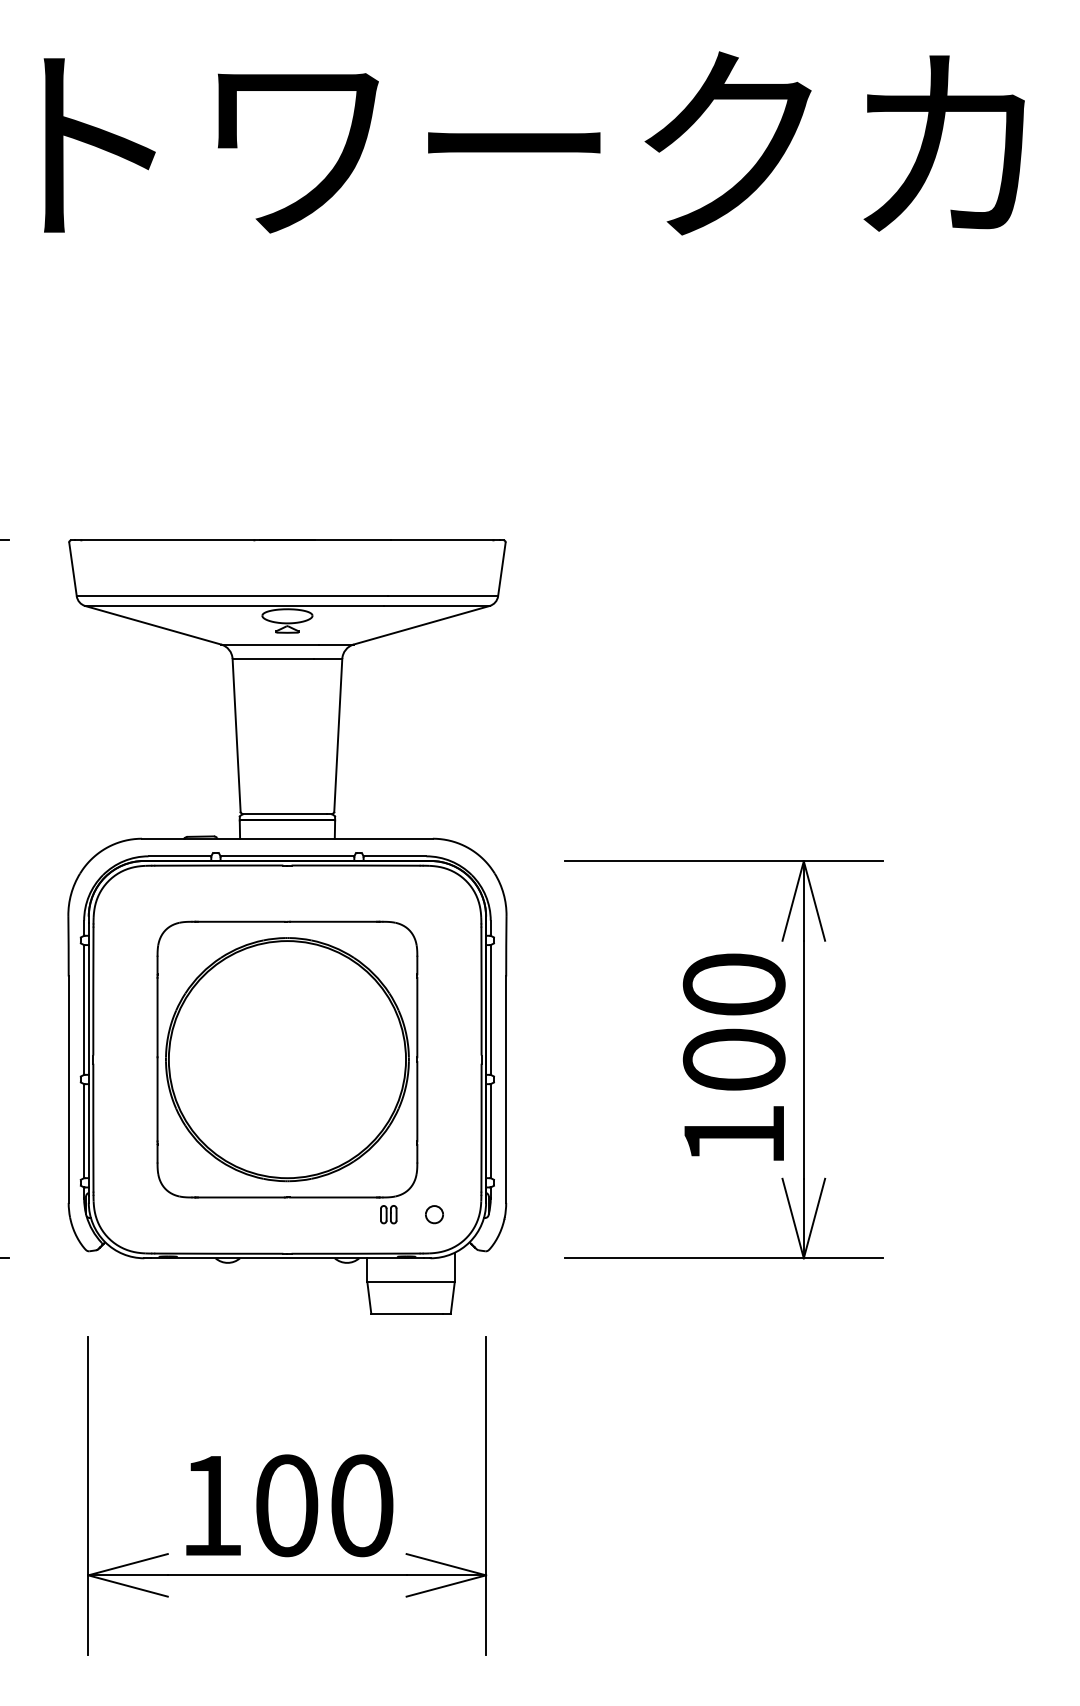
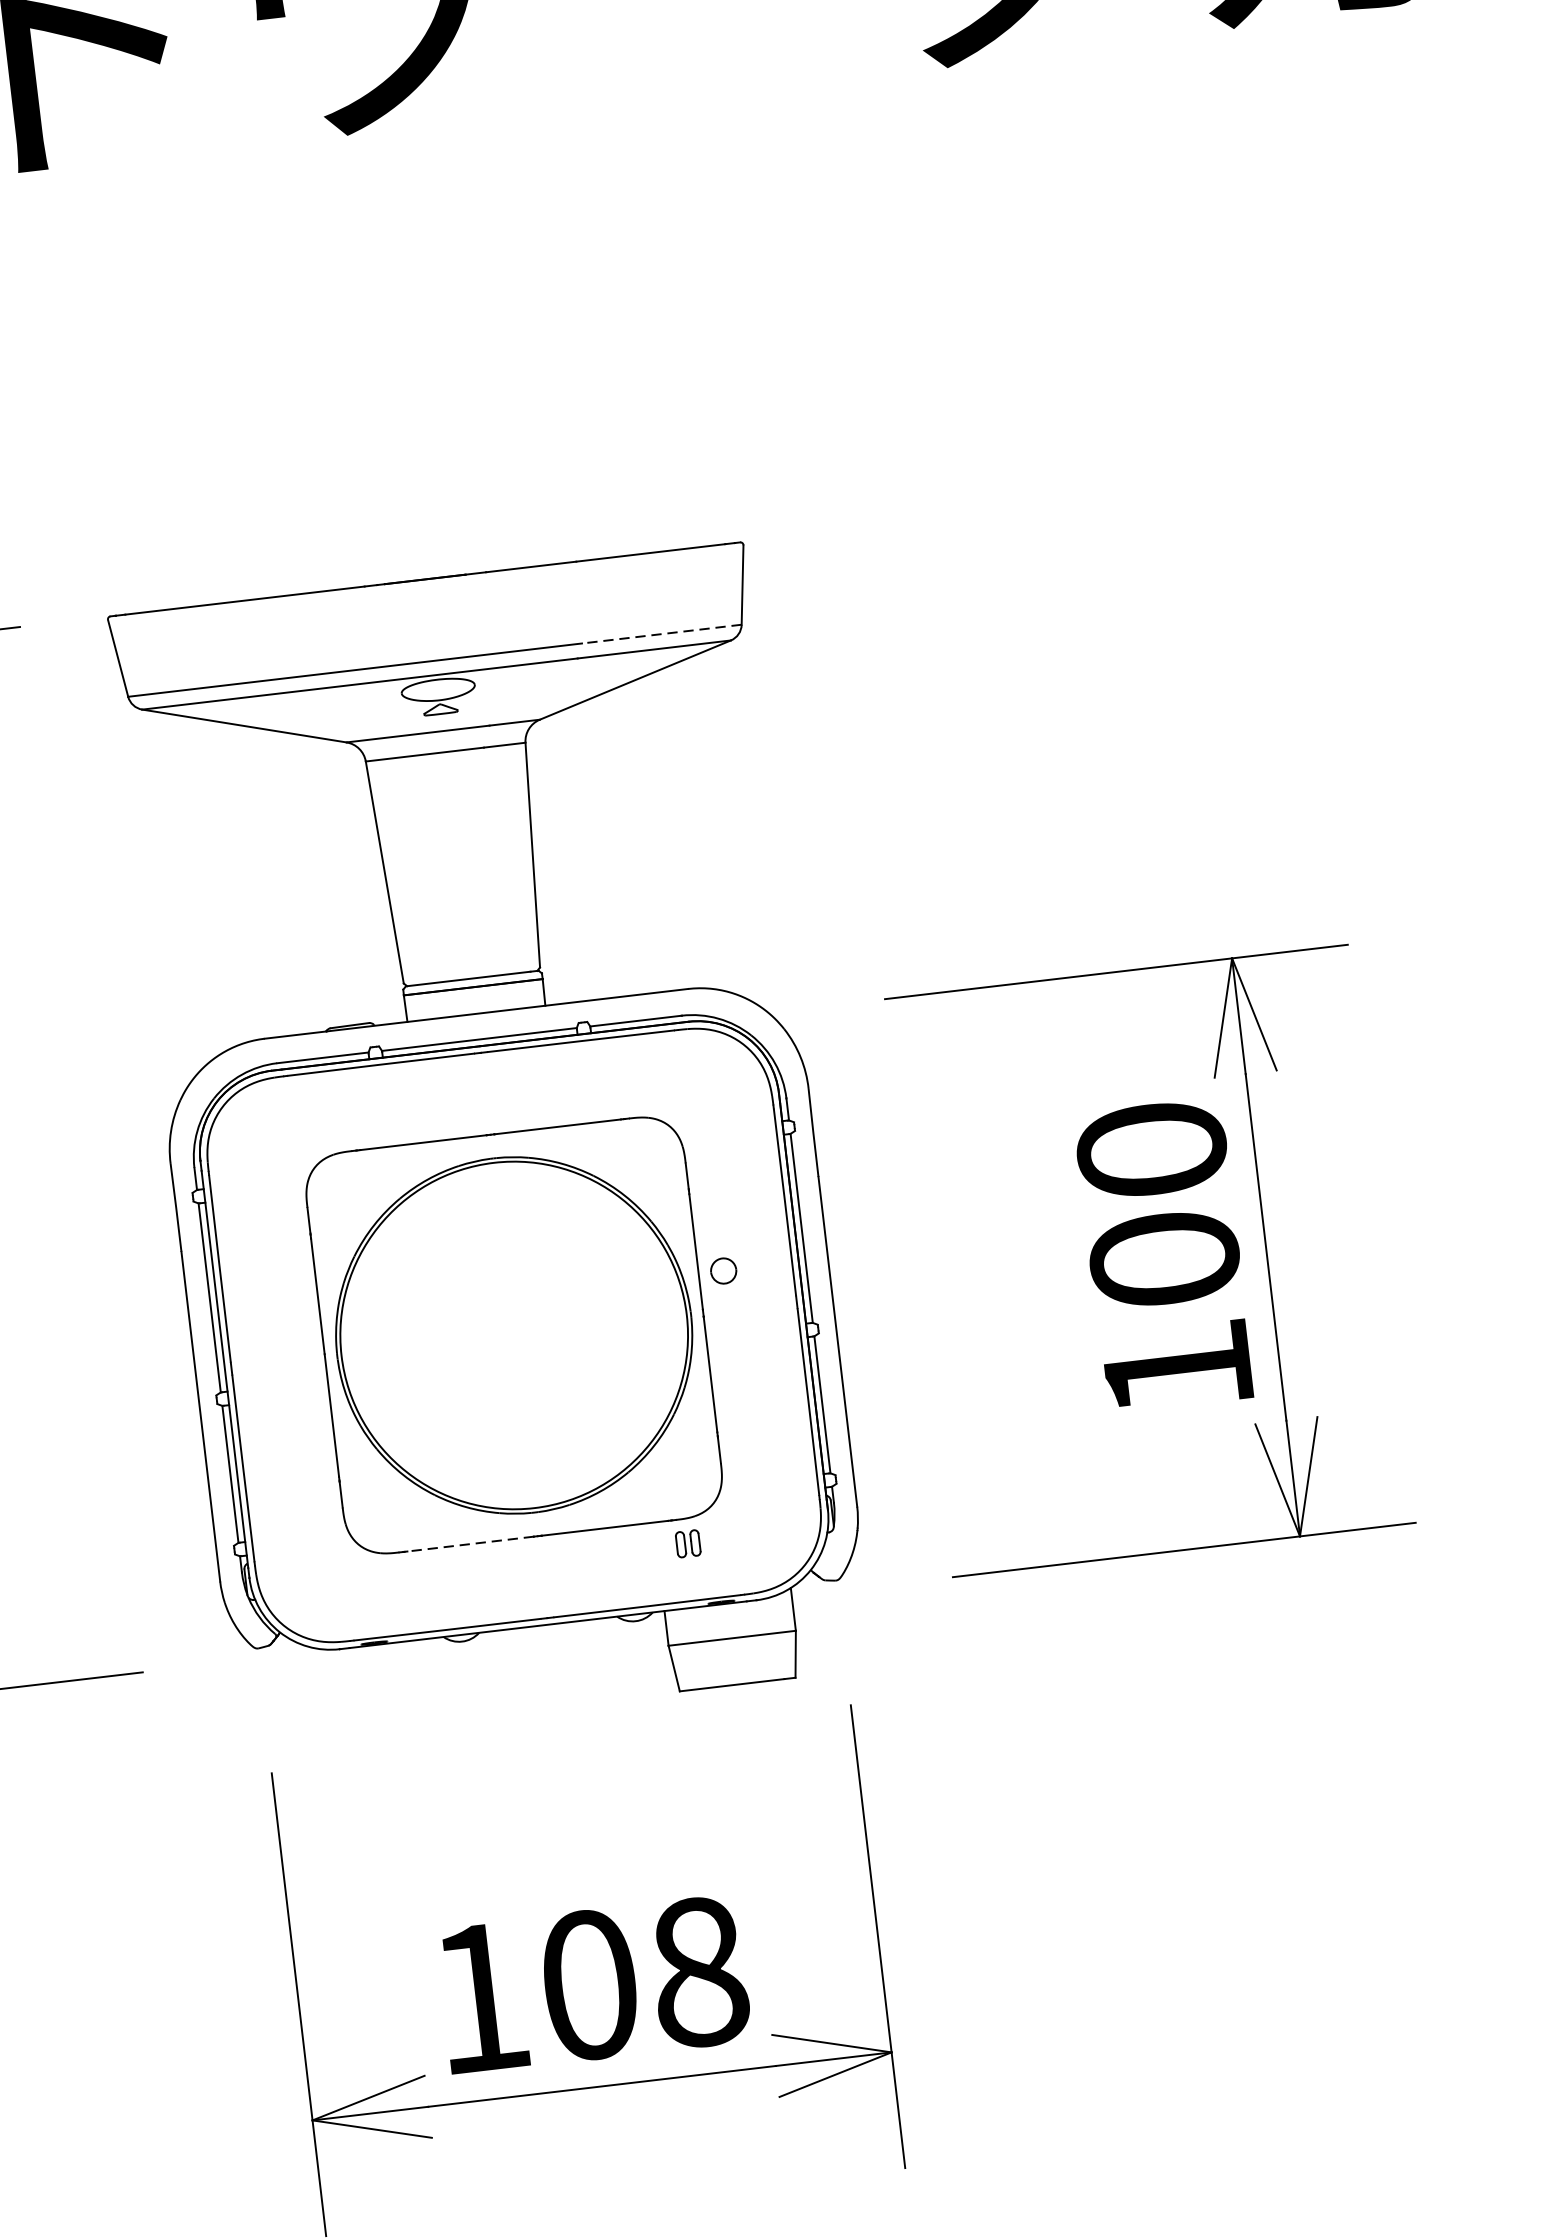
line: (443, 596) -> (662, 634), solid -> dashed
line: (240, 1197) -> (469, 1544), solid -> dashed
part: (434, 1214) -> (723, 1270), moved
text: (362, 1505) -> (699, 1971), 100 -> 108

